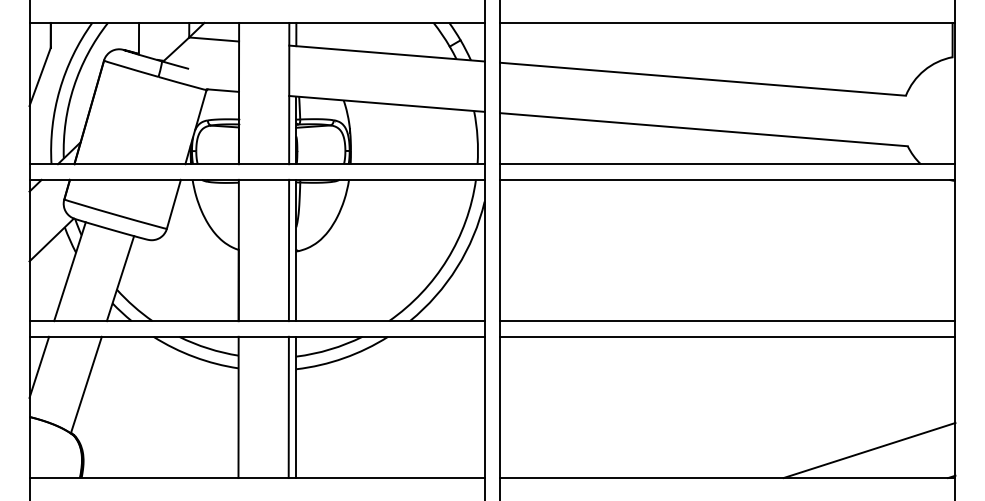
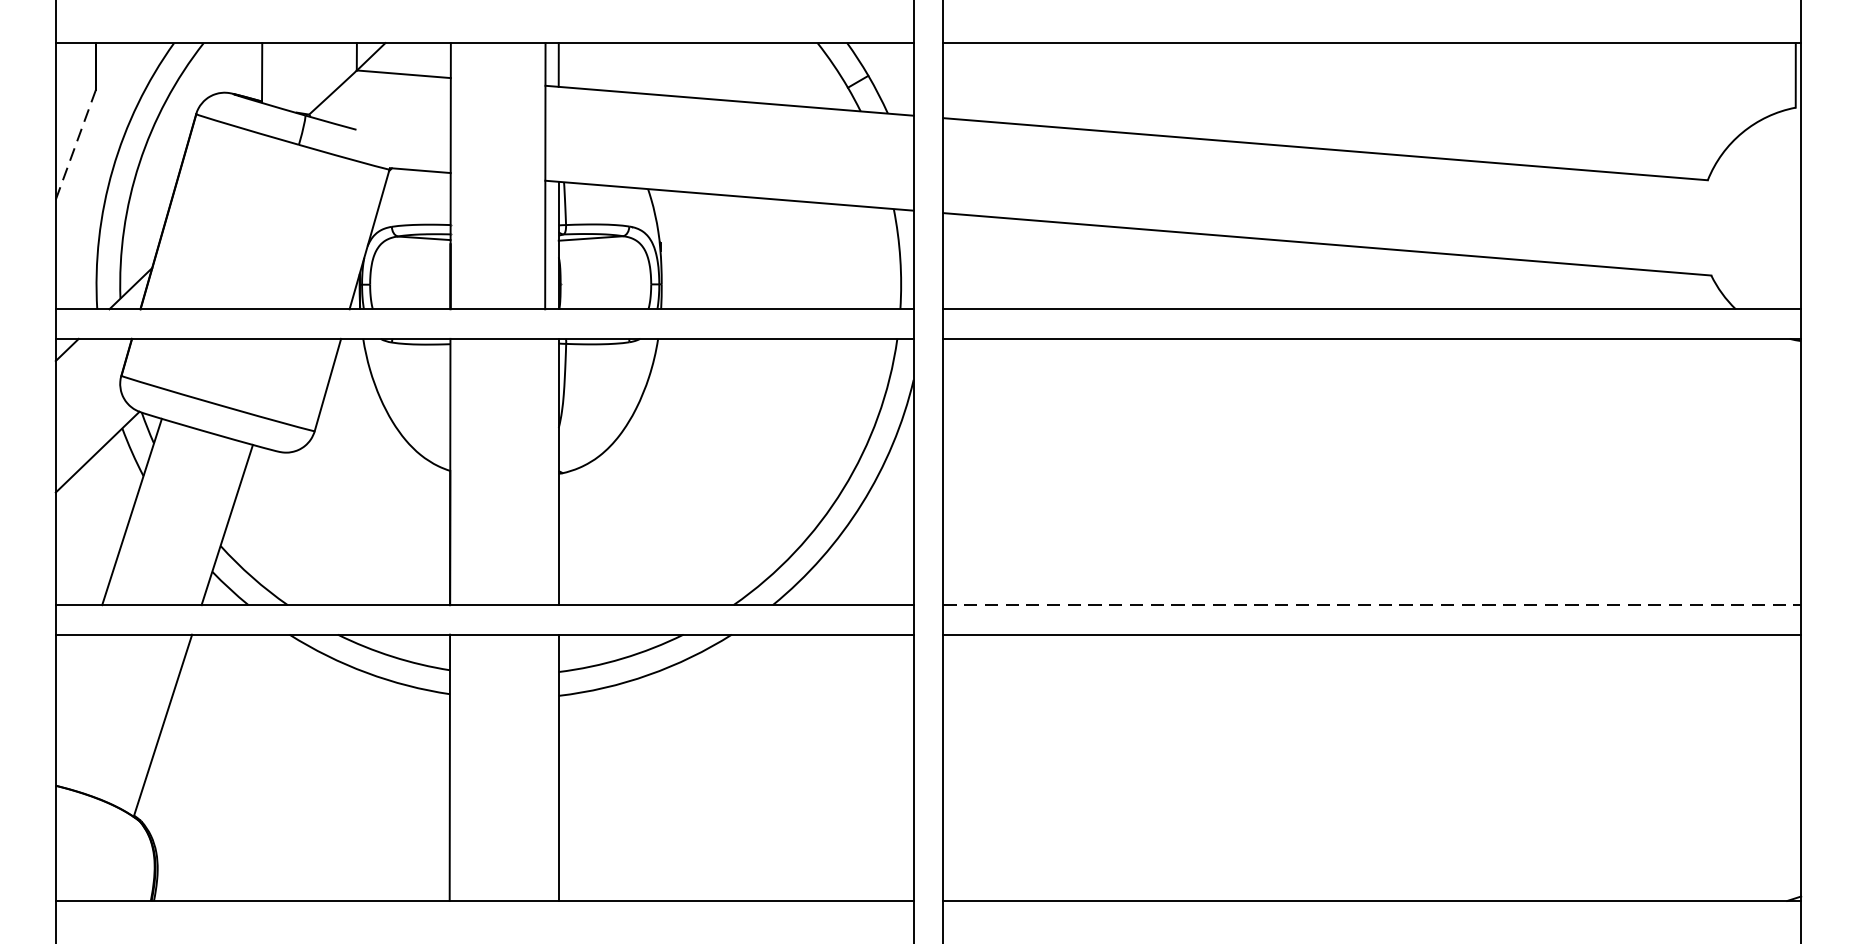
line: (40, 76) -> (76, 144), solid -> dashed
line: (288, 250) -> (543, 472), removed
line: (727, 321) -> (1371, 605), solid -> dashed
line: (39, 366) -> (74, 690), removed
line: (288, 407) -> (543, 767), removed
line: (869, 450) -> (1639, 849), removed

